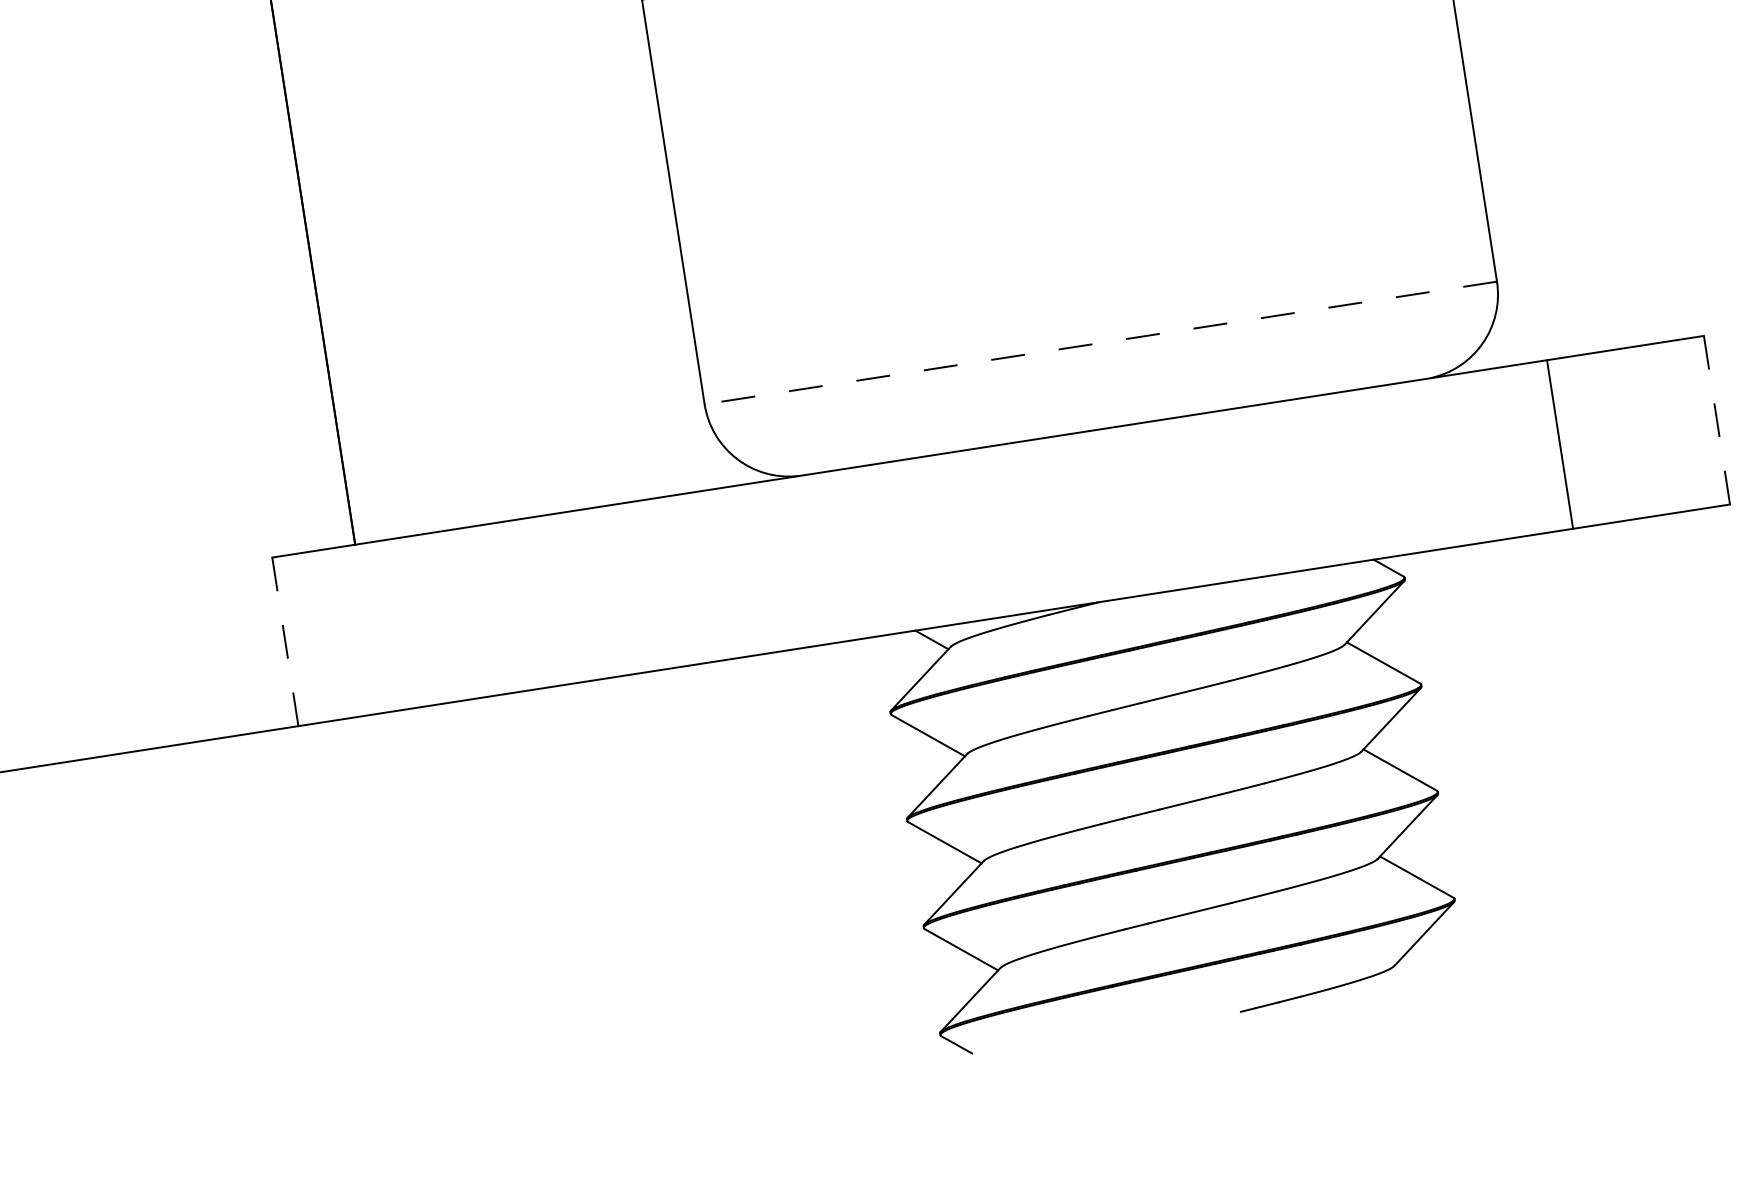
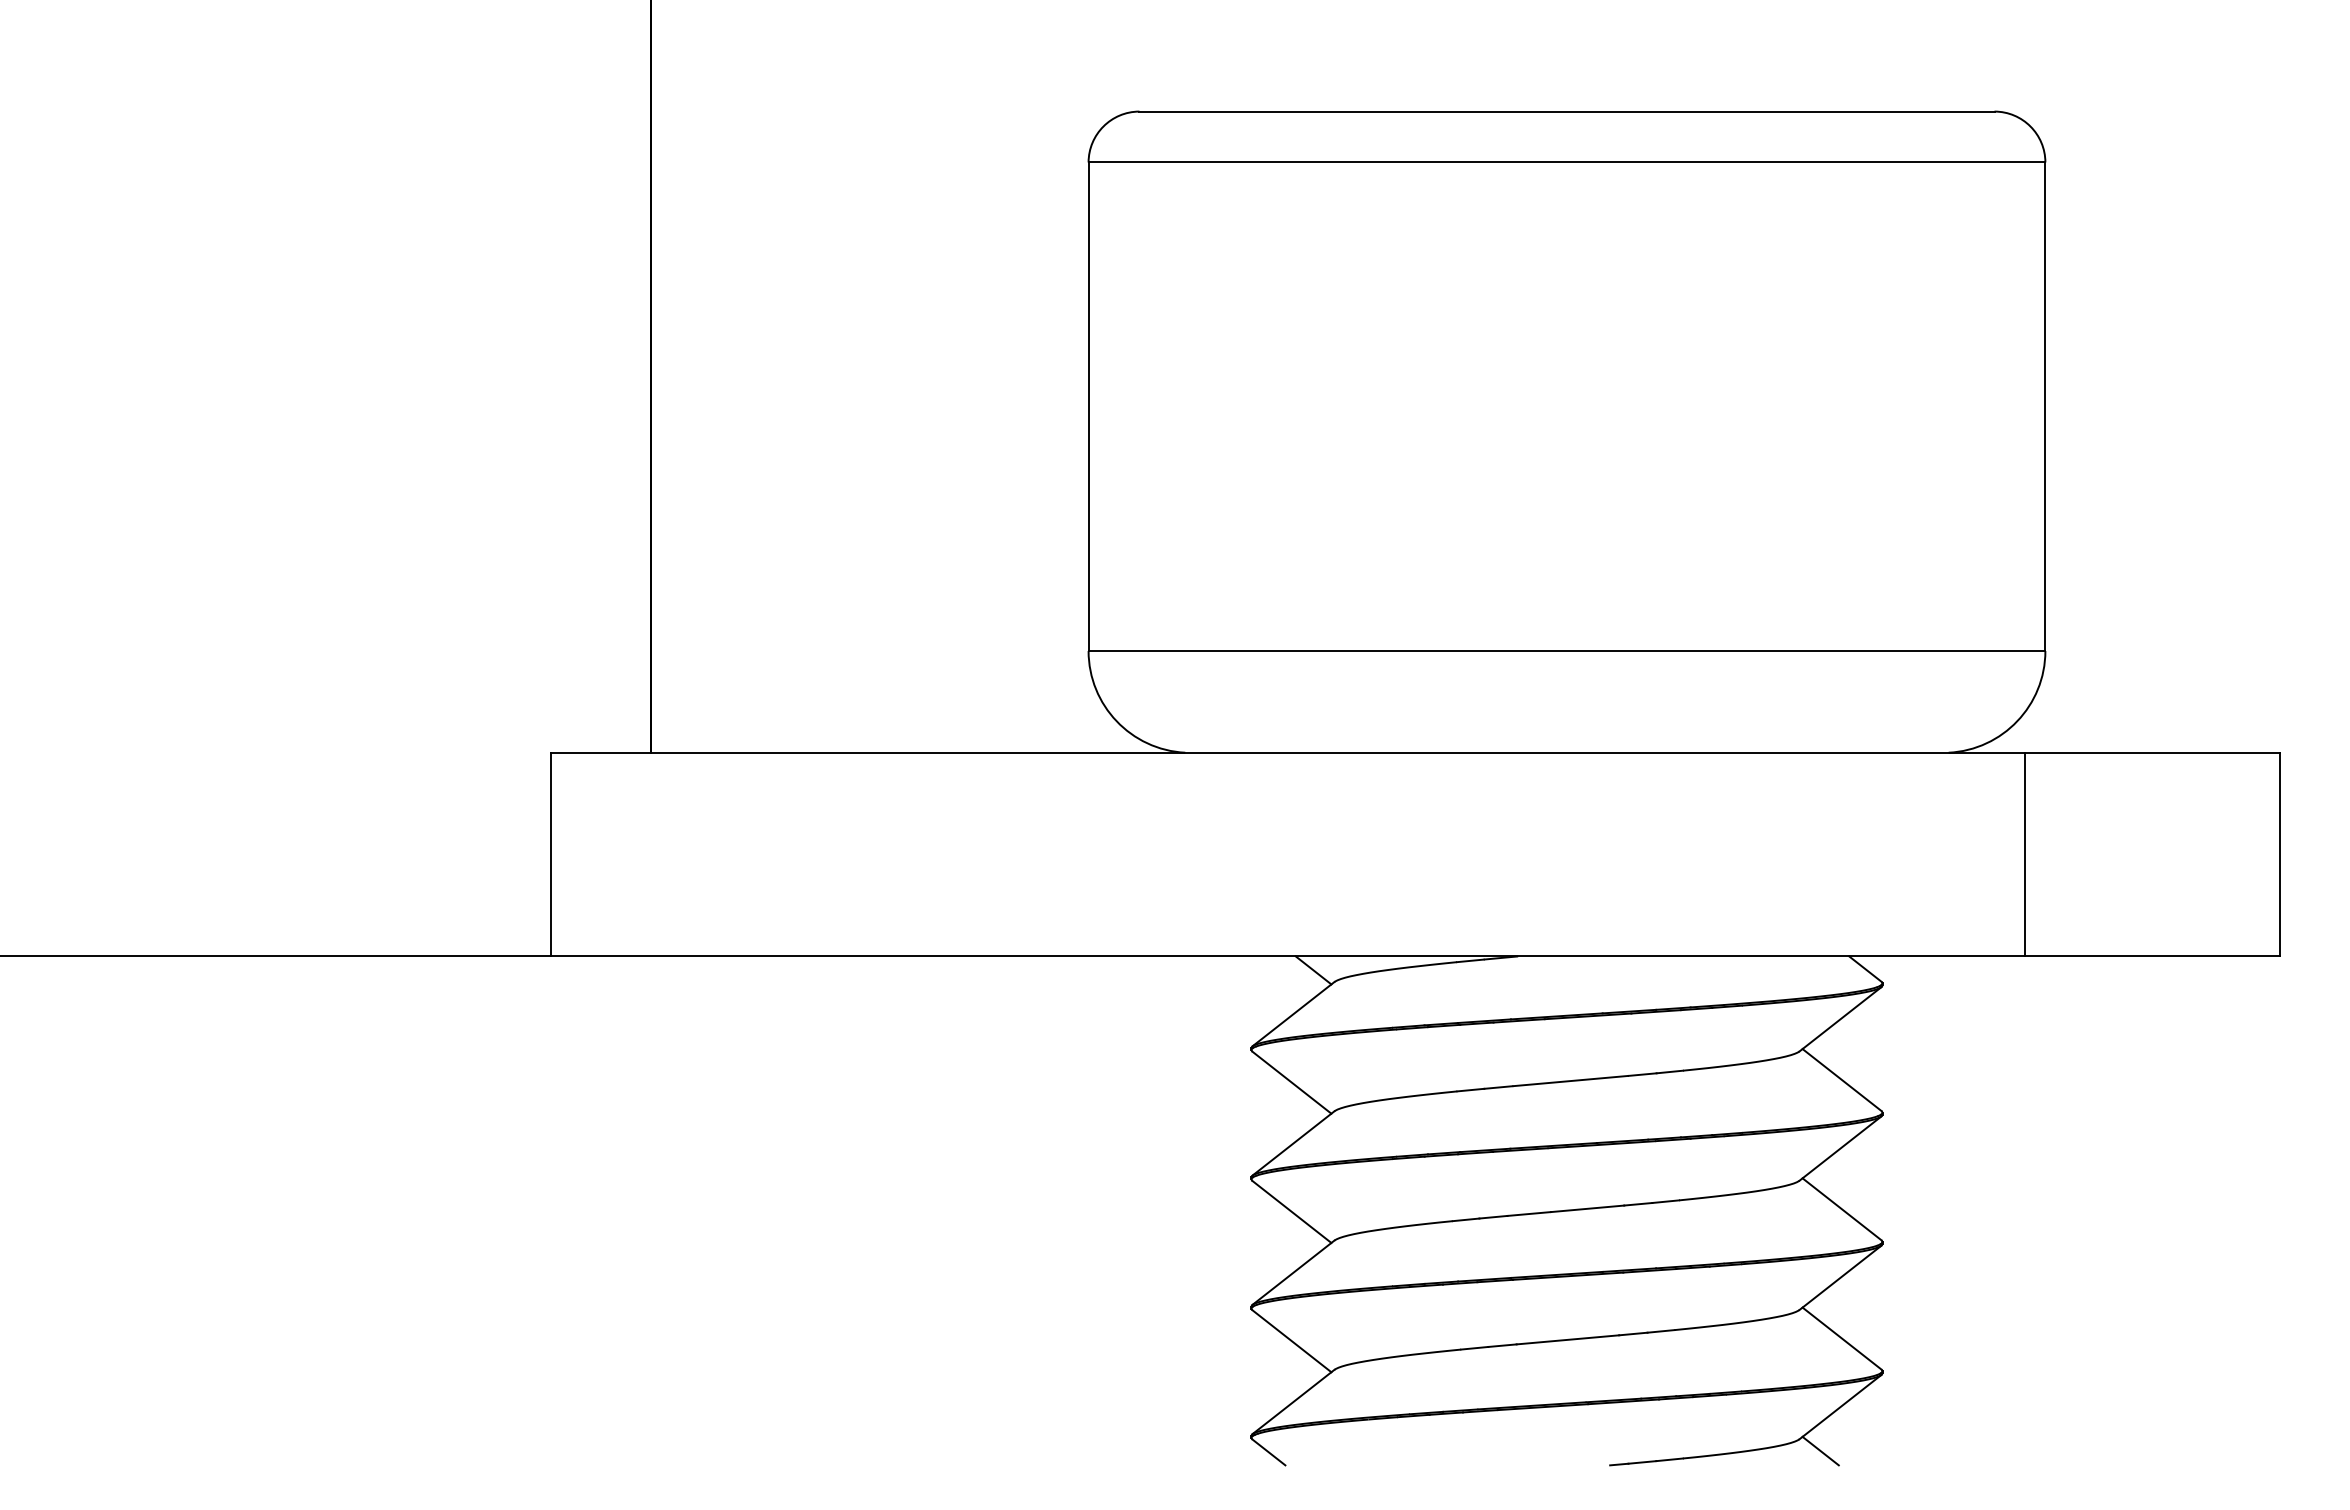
line: (1100, 343) -> (1566, 651), dashed -> solid
line: (1716, 420) -> (2279, 854), dashed -> solid
line: (1560, 444) -> (2025, 854), moved
line: (285, 641) -> (550, 854), dashed -> solid
line: (1413, 972) -> (1820, 1450), added

